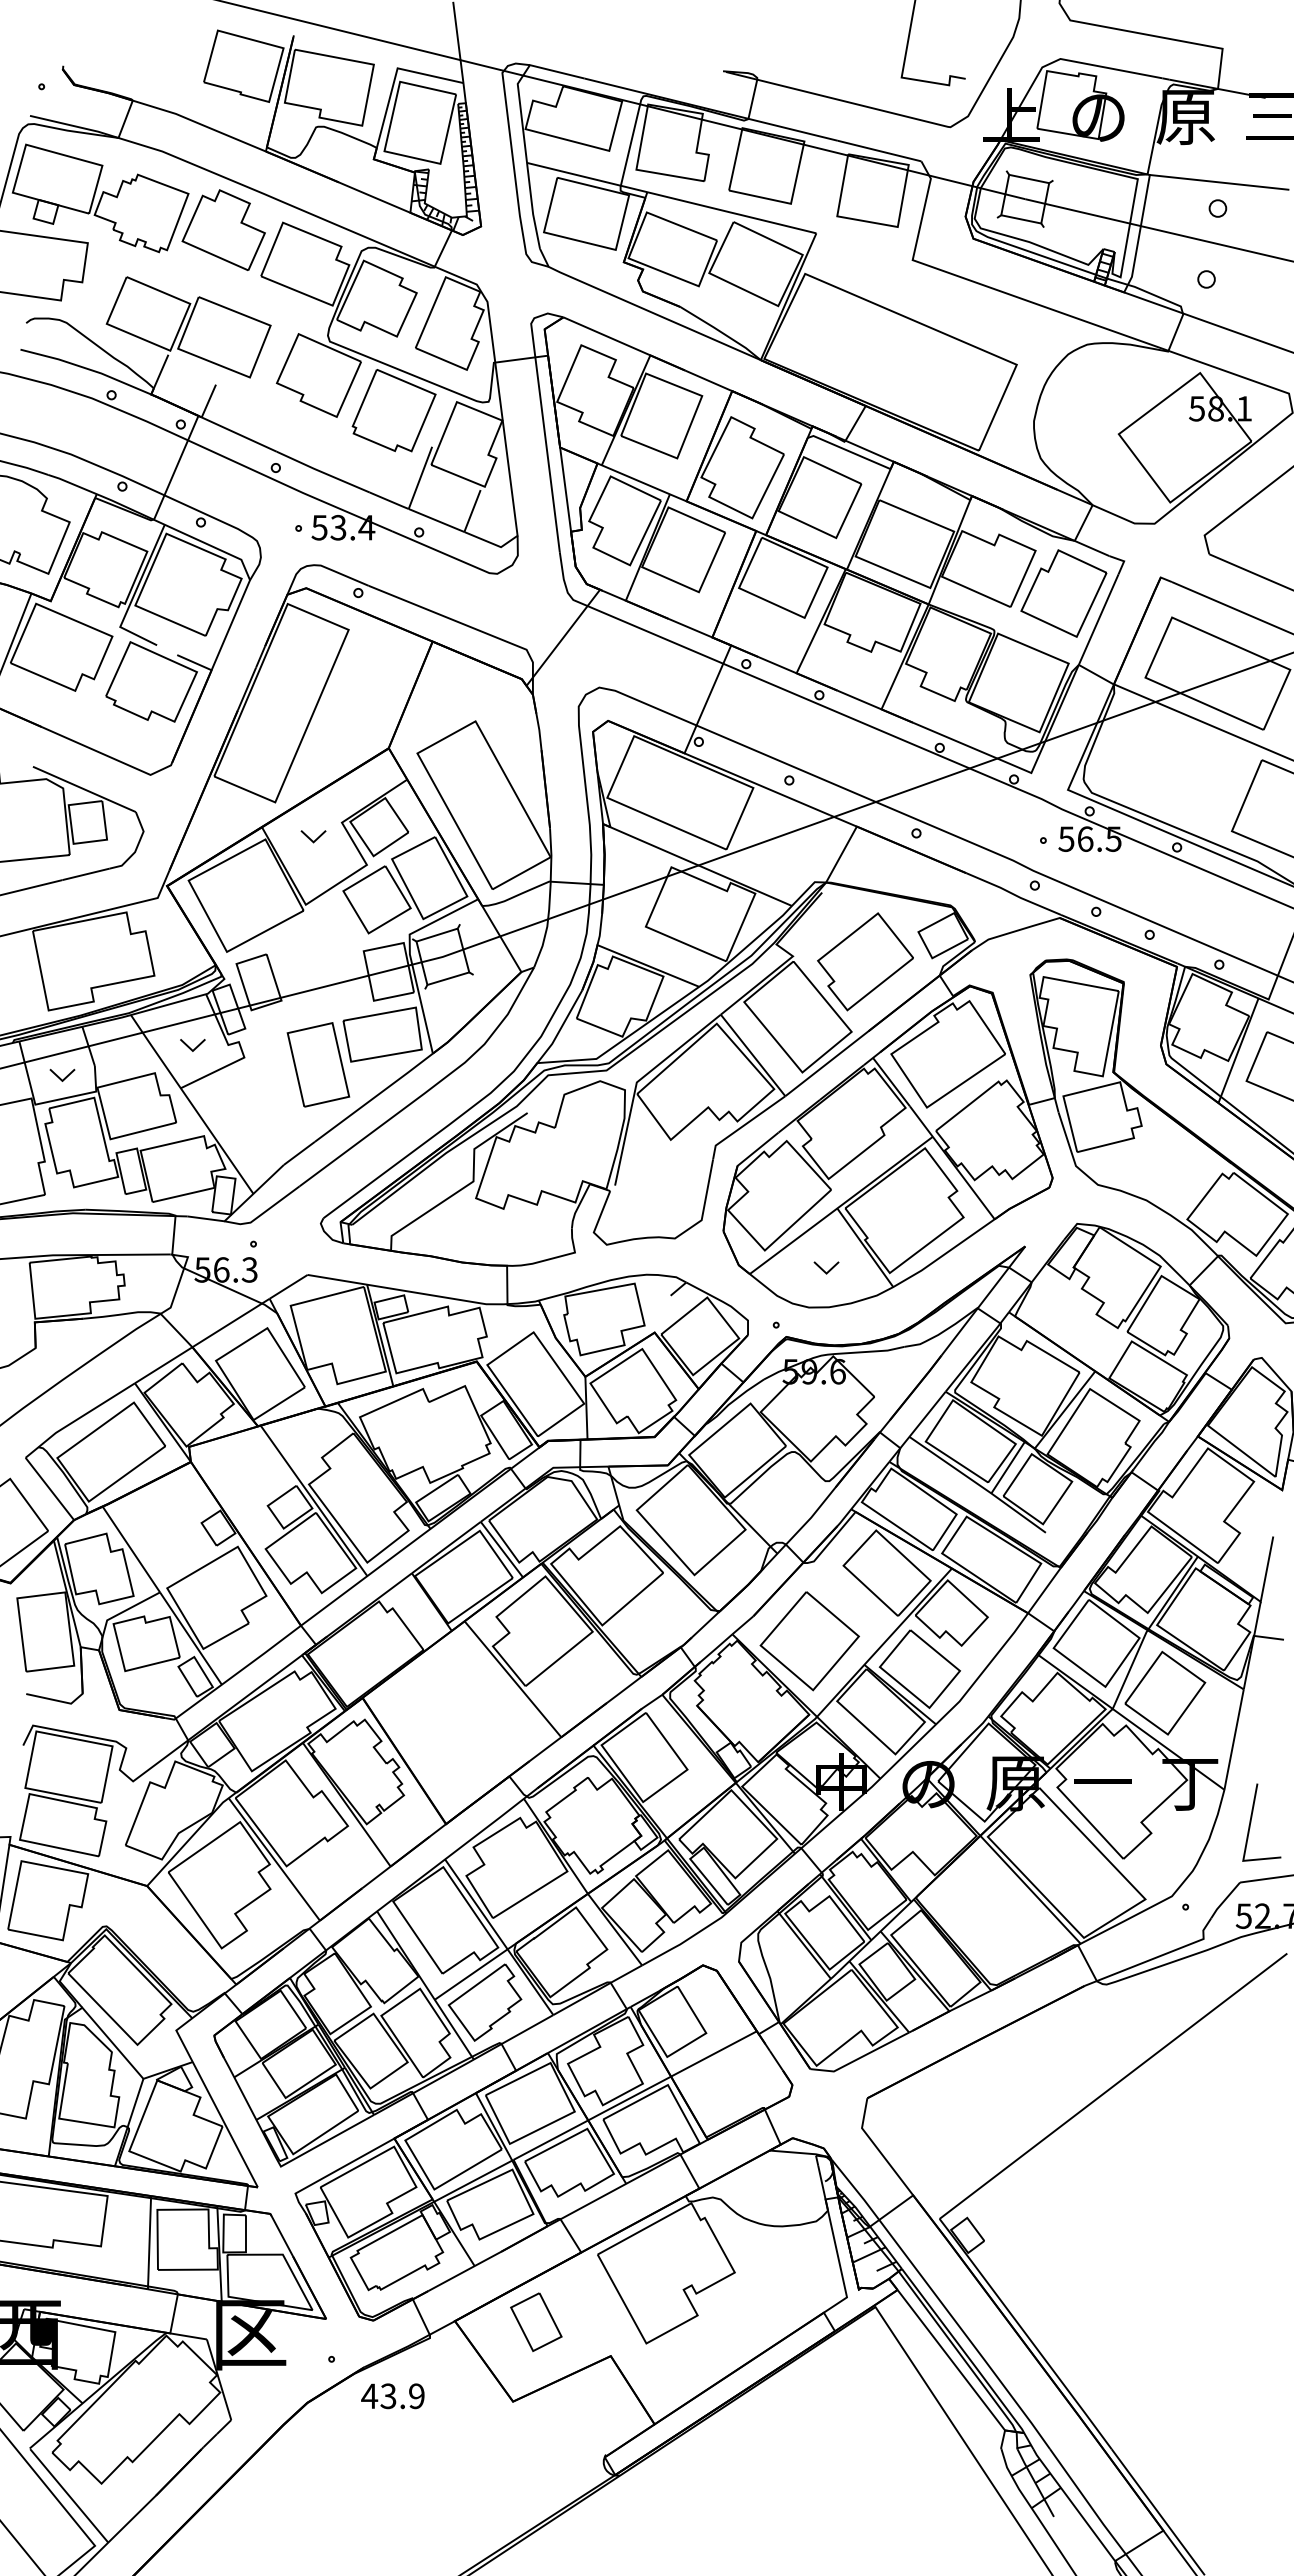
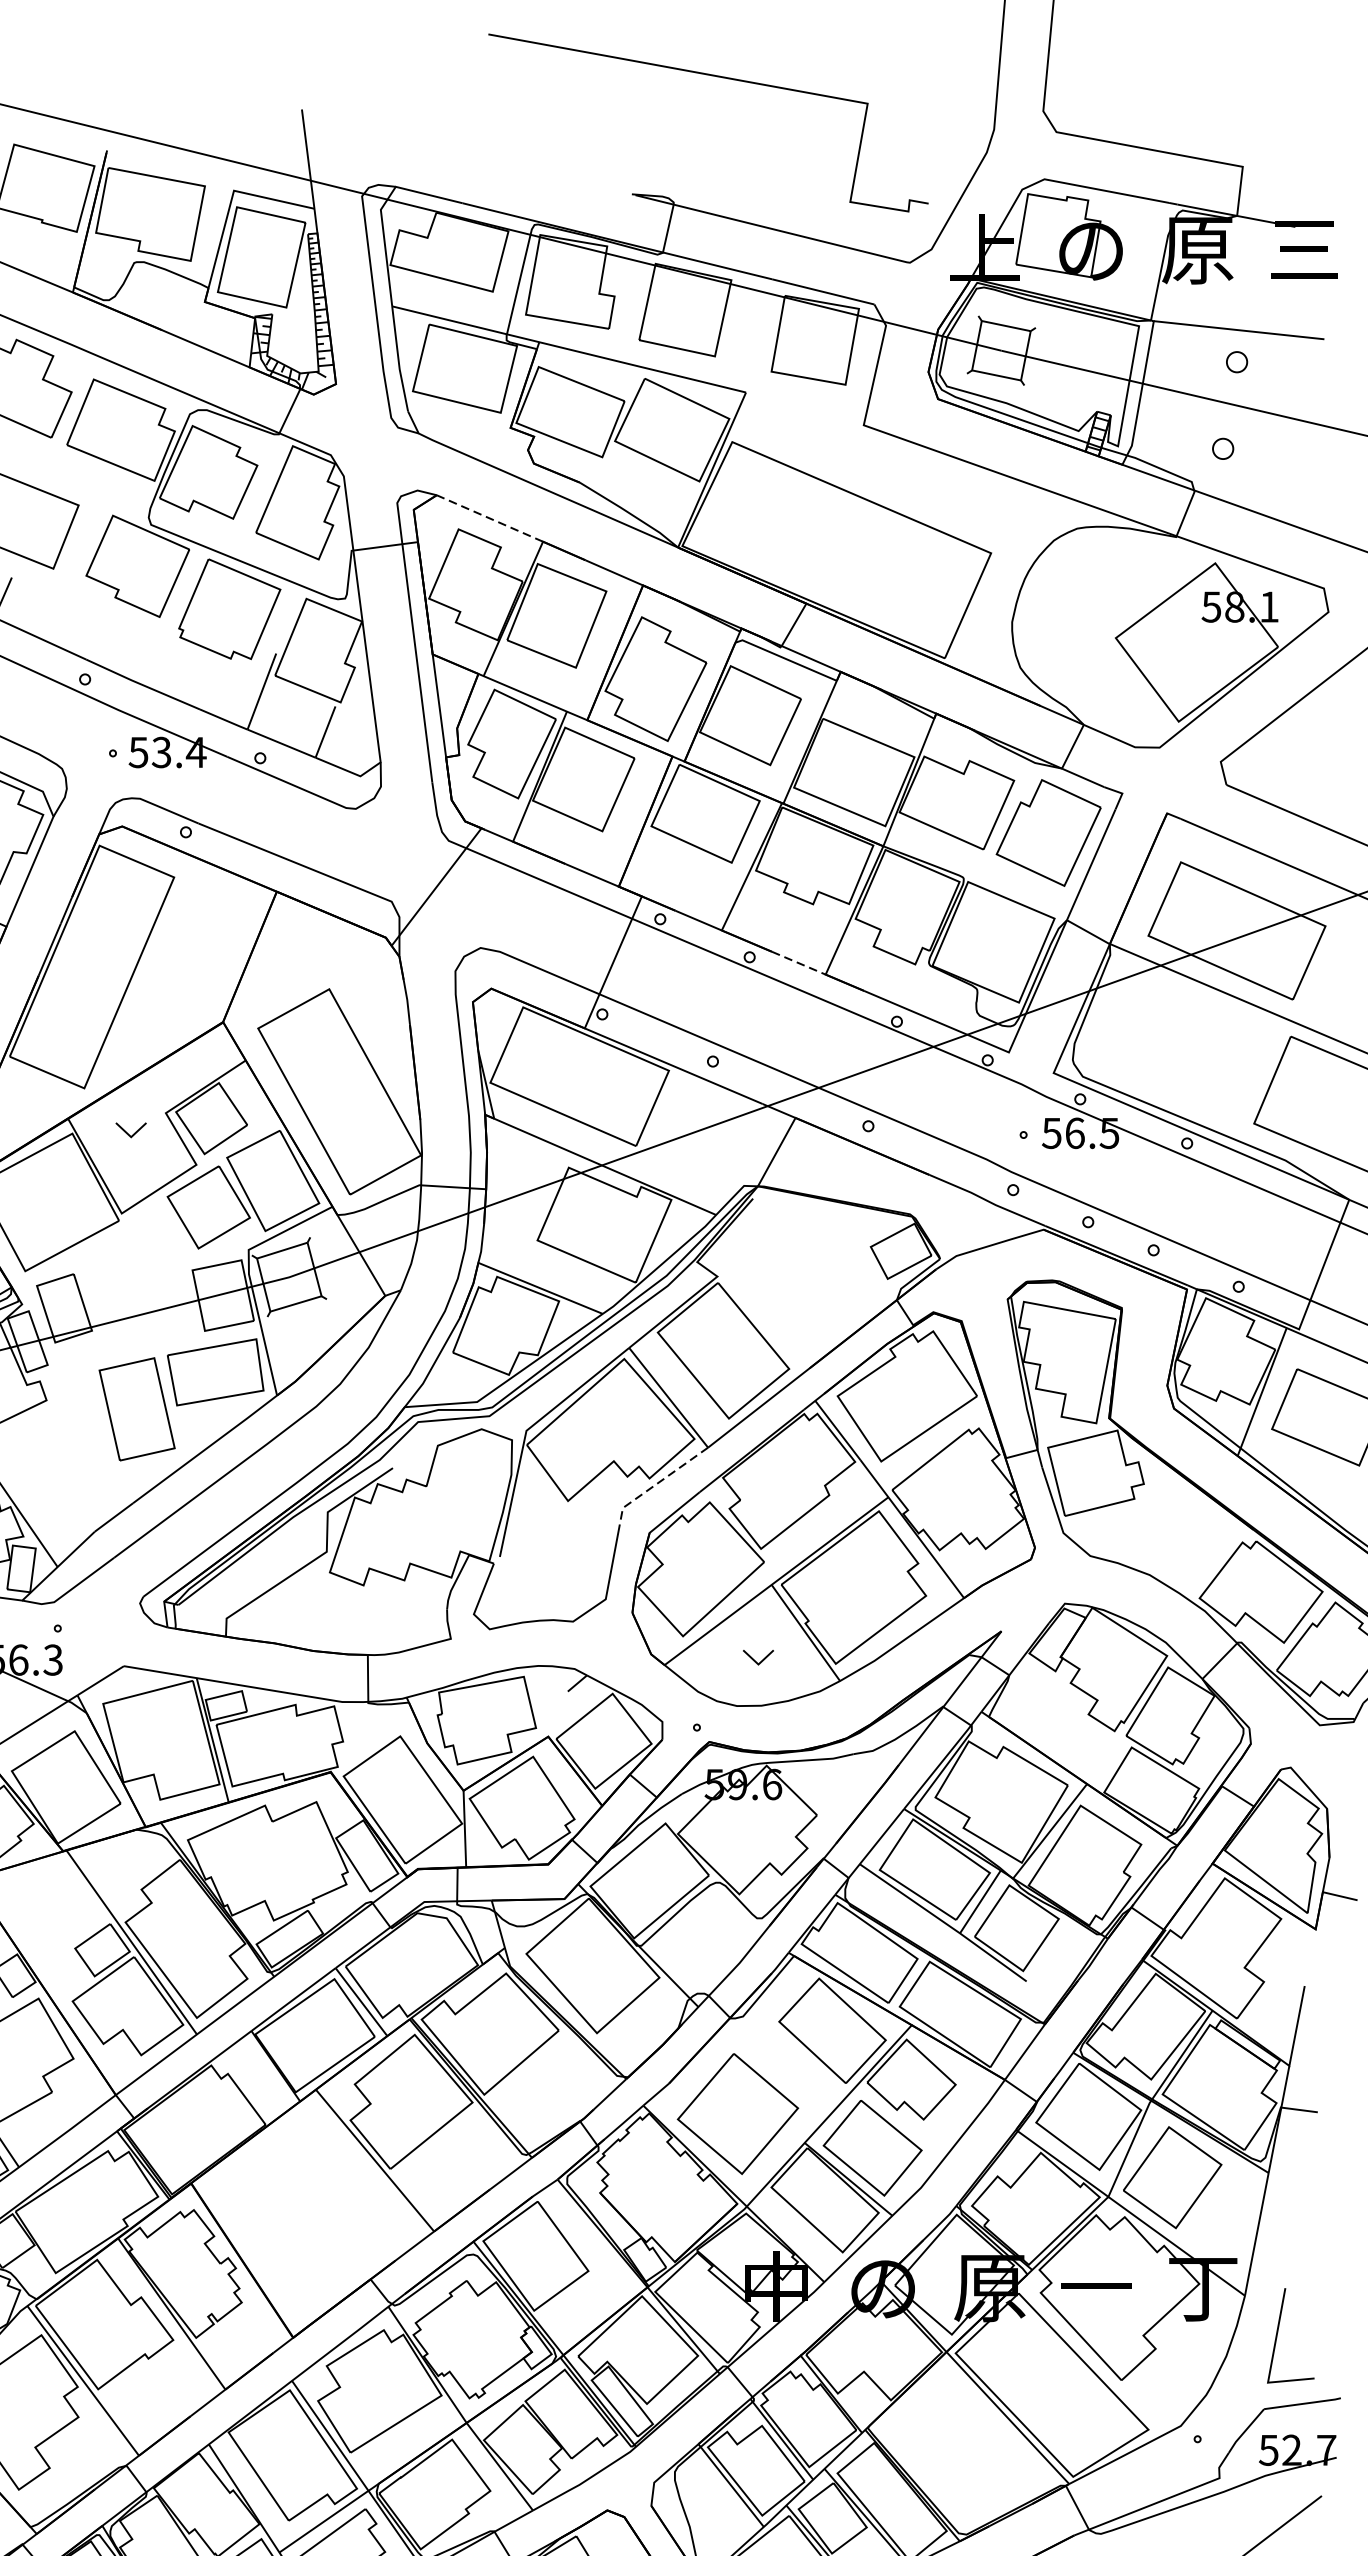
line: (606, 336) -> (489, 518), solid -> dashed
line: (859, 700) -> (798, 963), solid -> dashed
part: (865, 961) -> (806, 1282), removed
line: (744, 1125) -> (658, 1483), solid -> dashed

